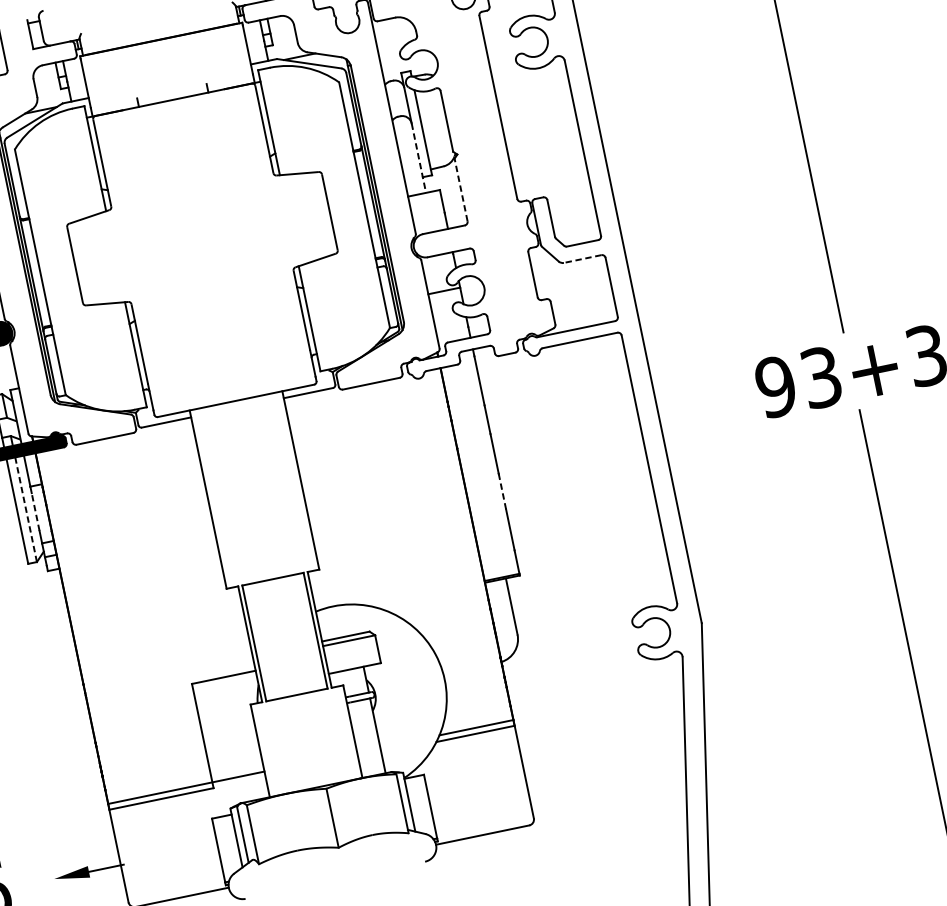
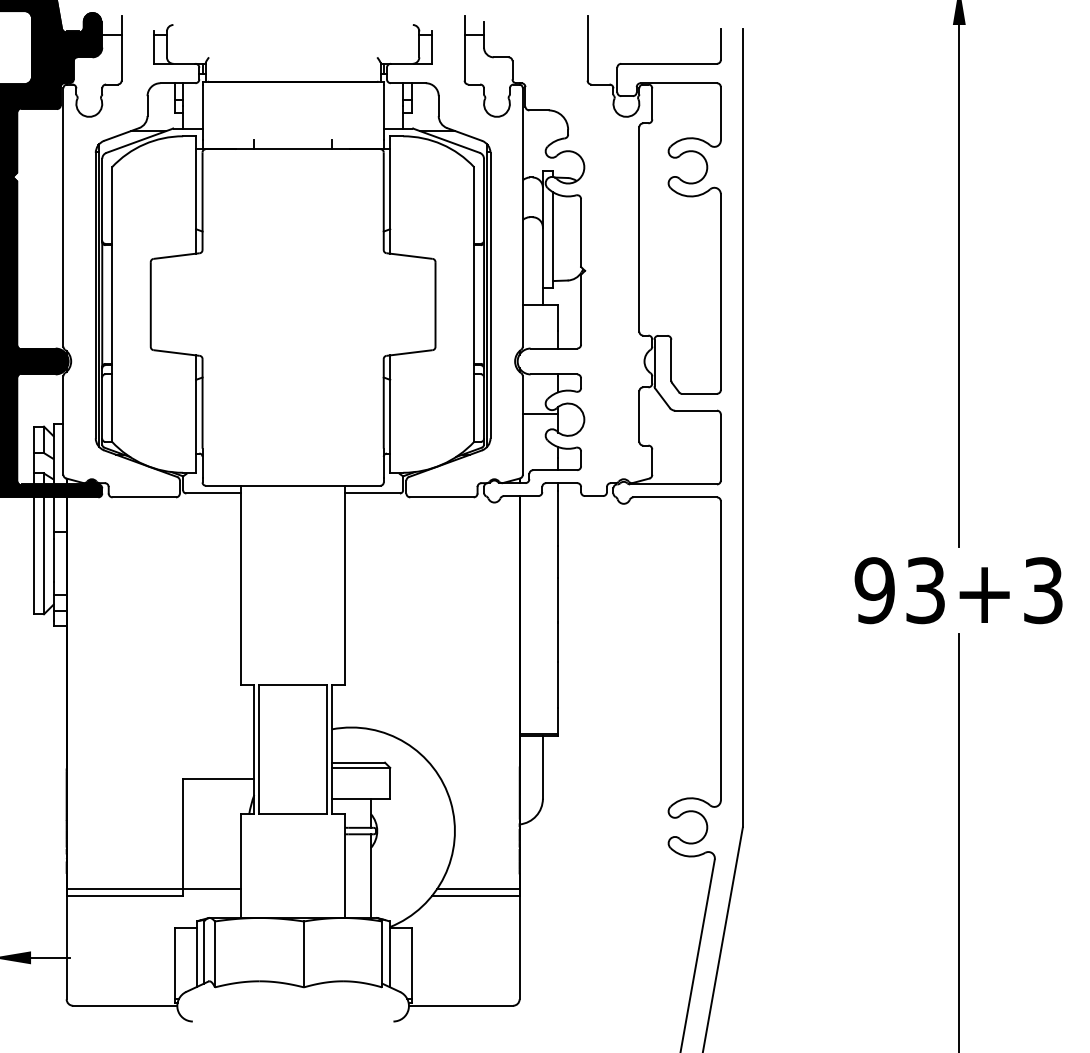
line: (418, 158) -> (542, 266), dashed -> solid
line: (461, 189) -> (581, 309), dashed -> solid
line: (583, 258) -> (696, 410), dashed -> solid
line: (502, 491) -> (558, 642), dashed -> solid
line: (26, 509) -> (44, 555), dashed -> solid
line: (35, 511) -> (53, 559), dashed -> solid

